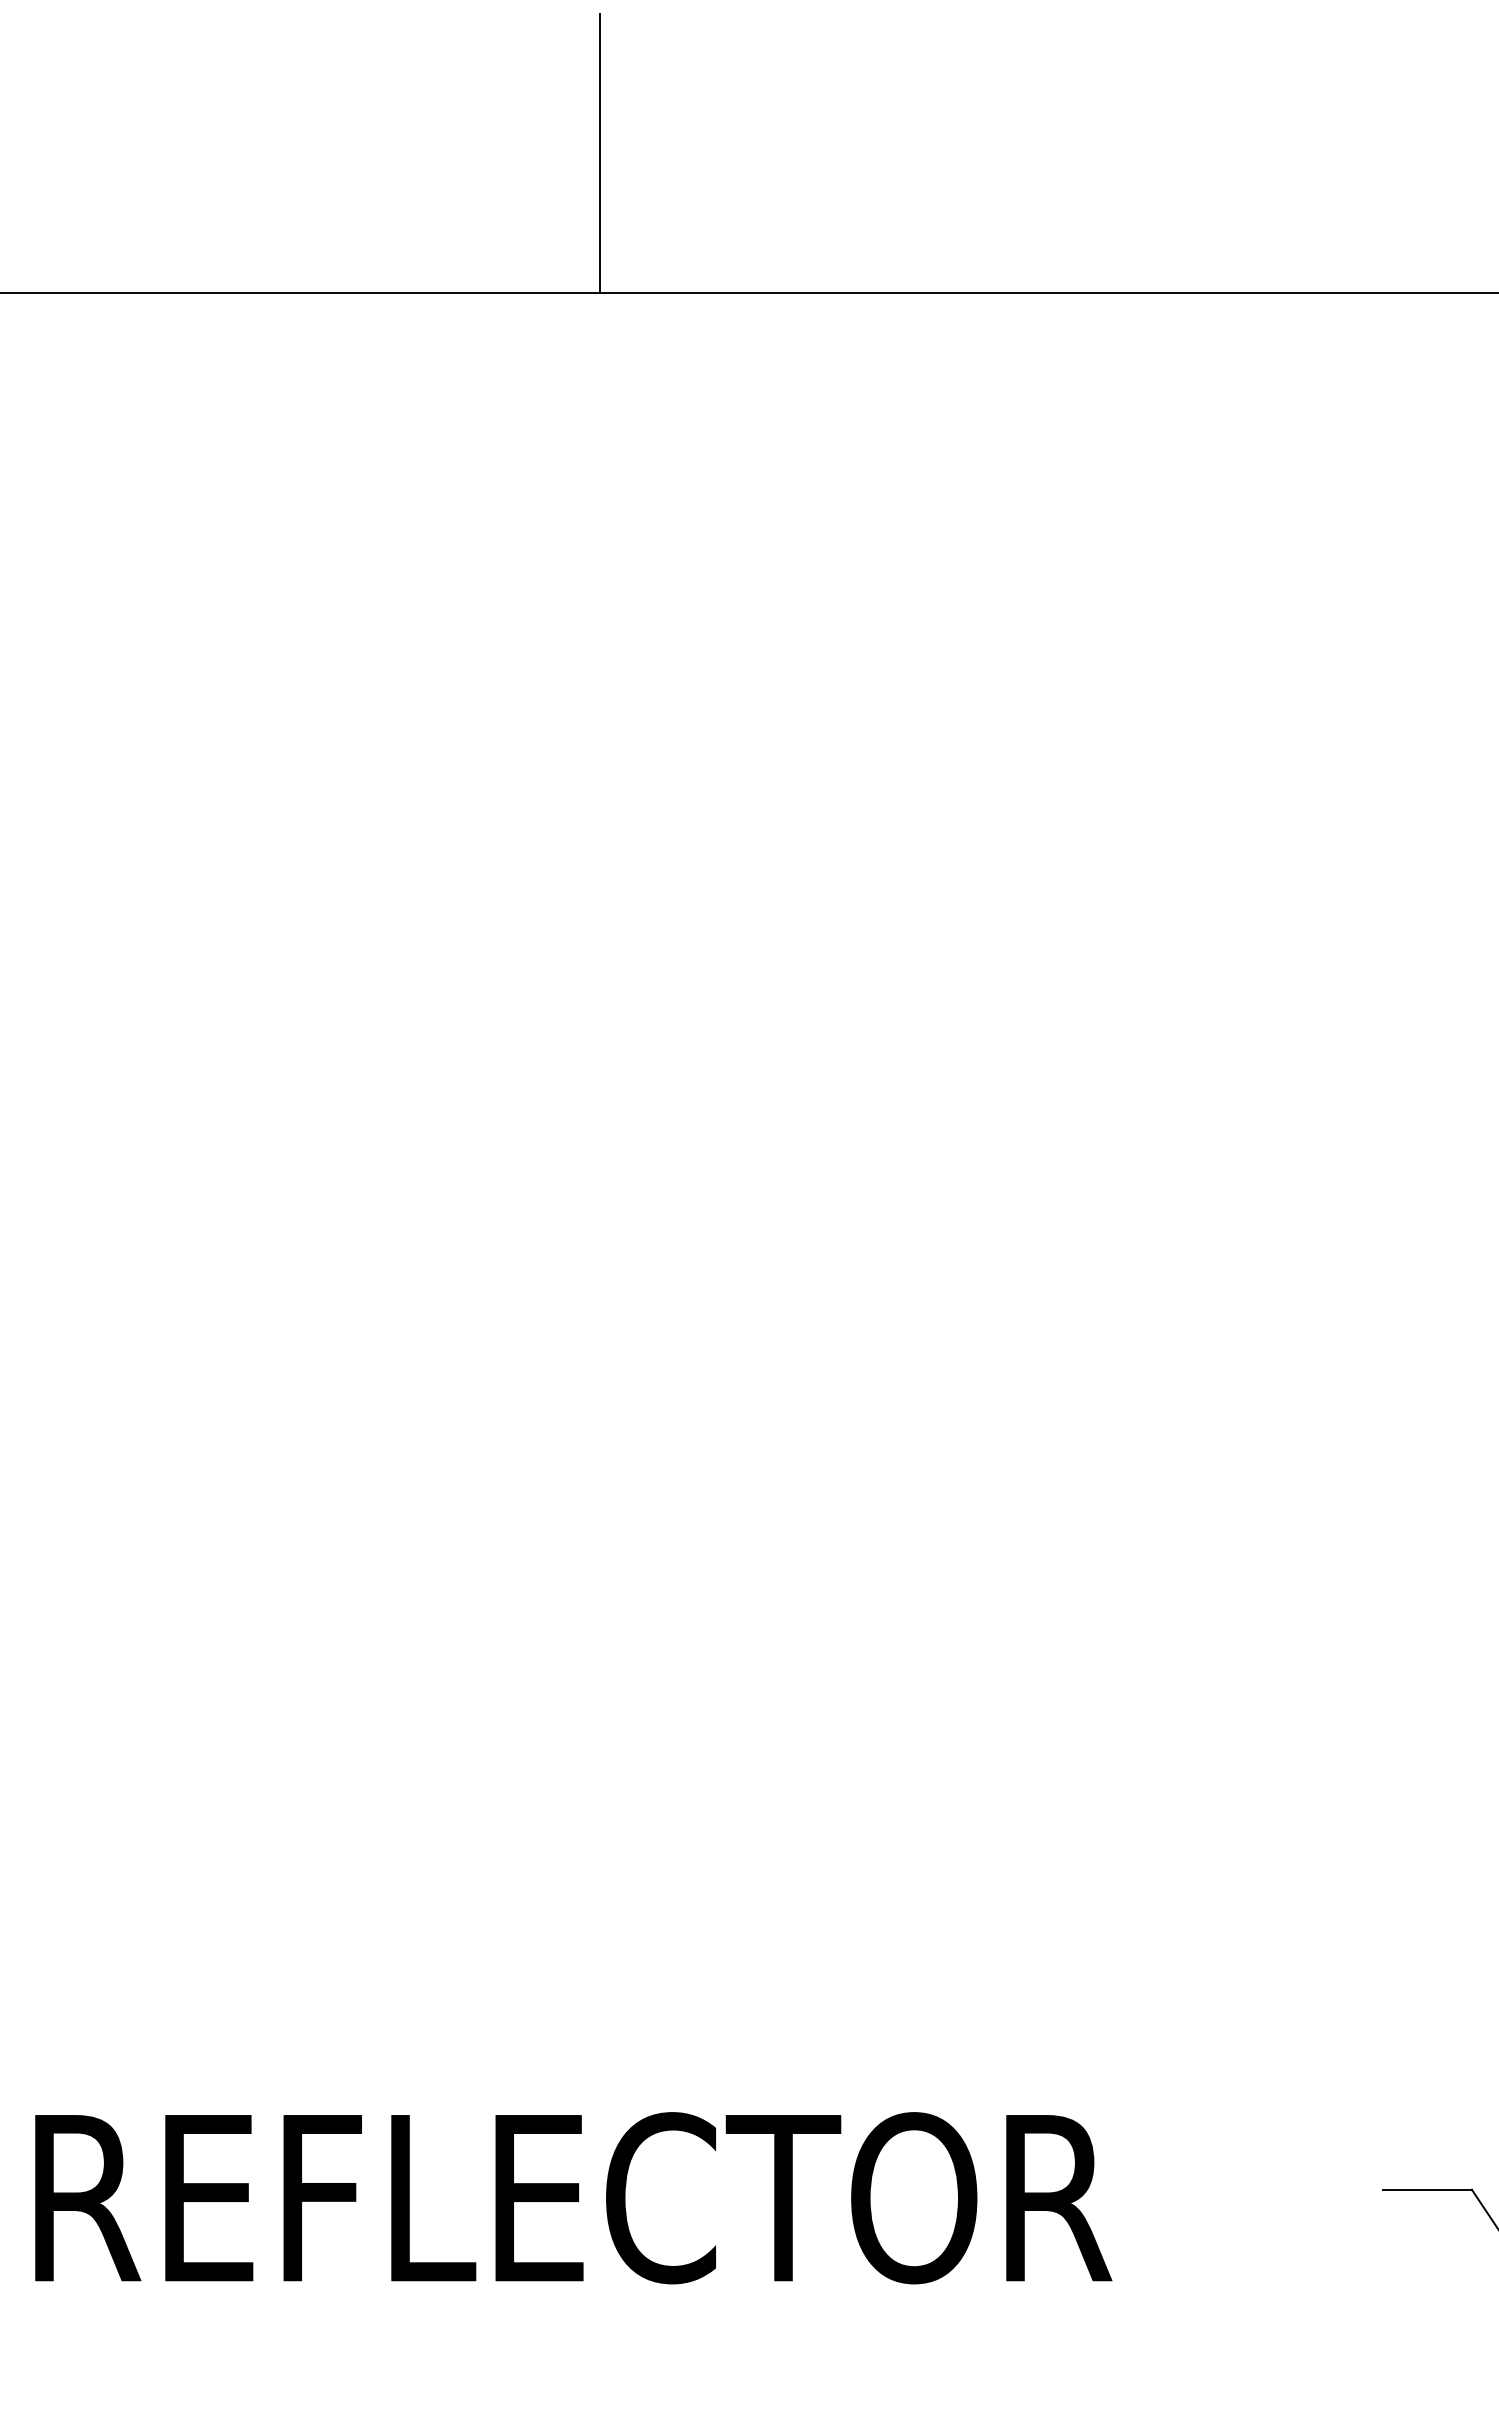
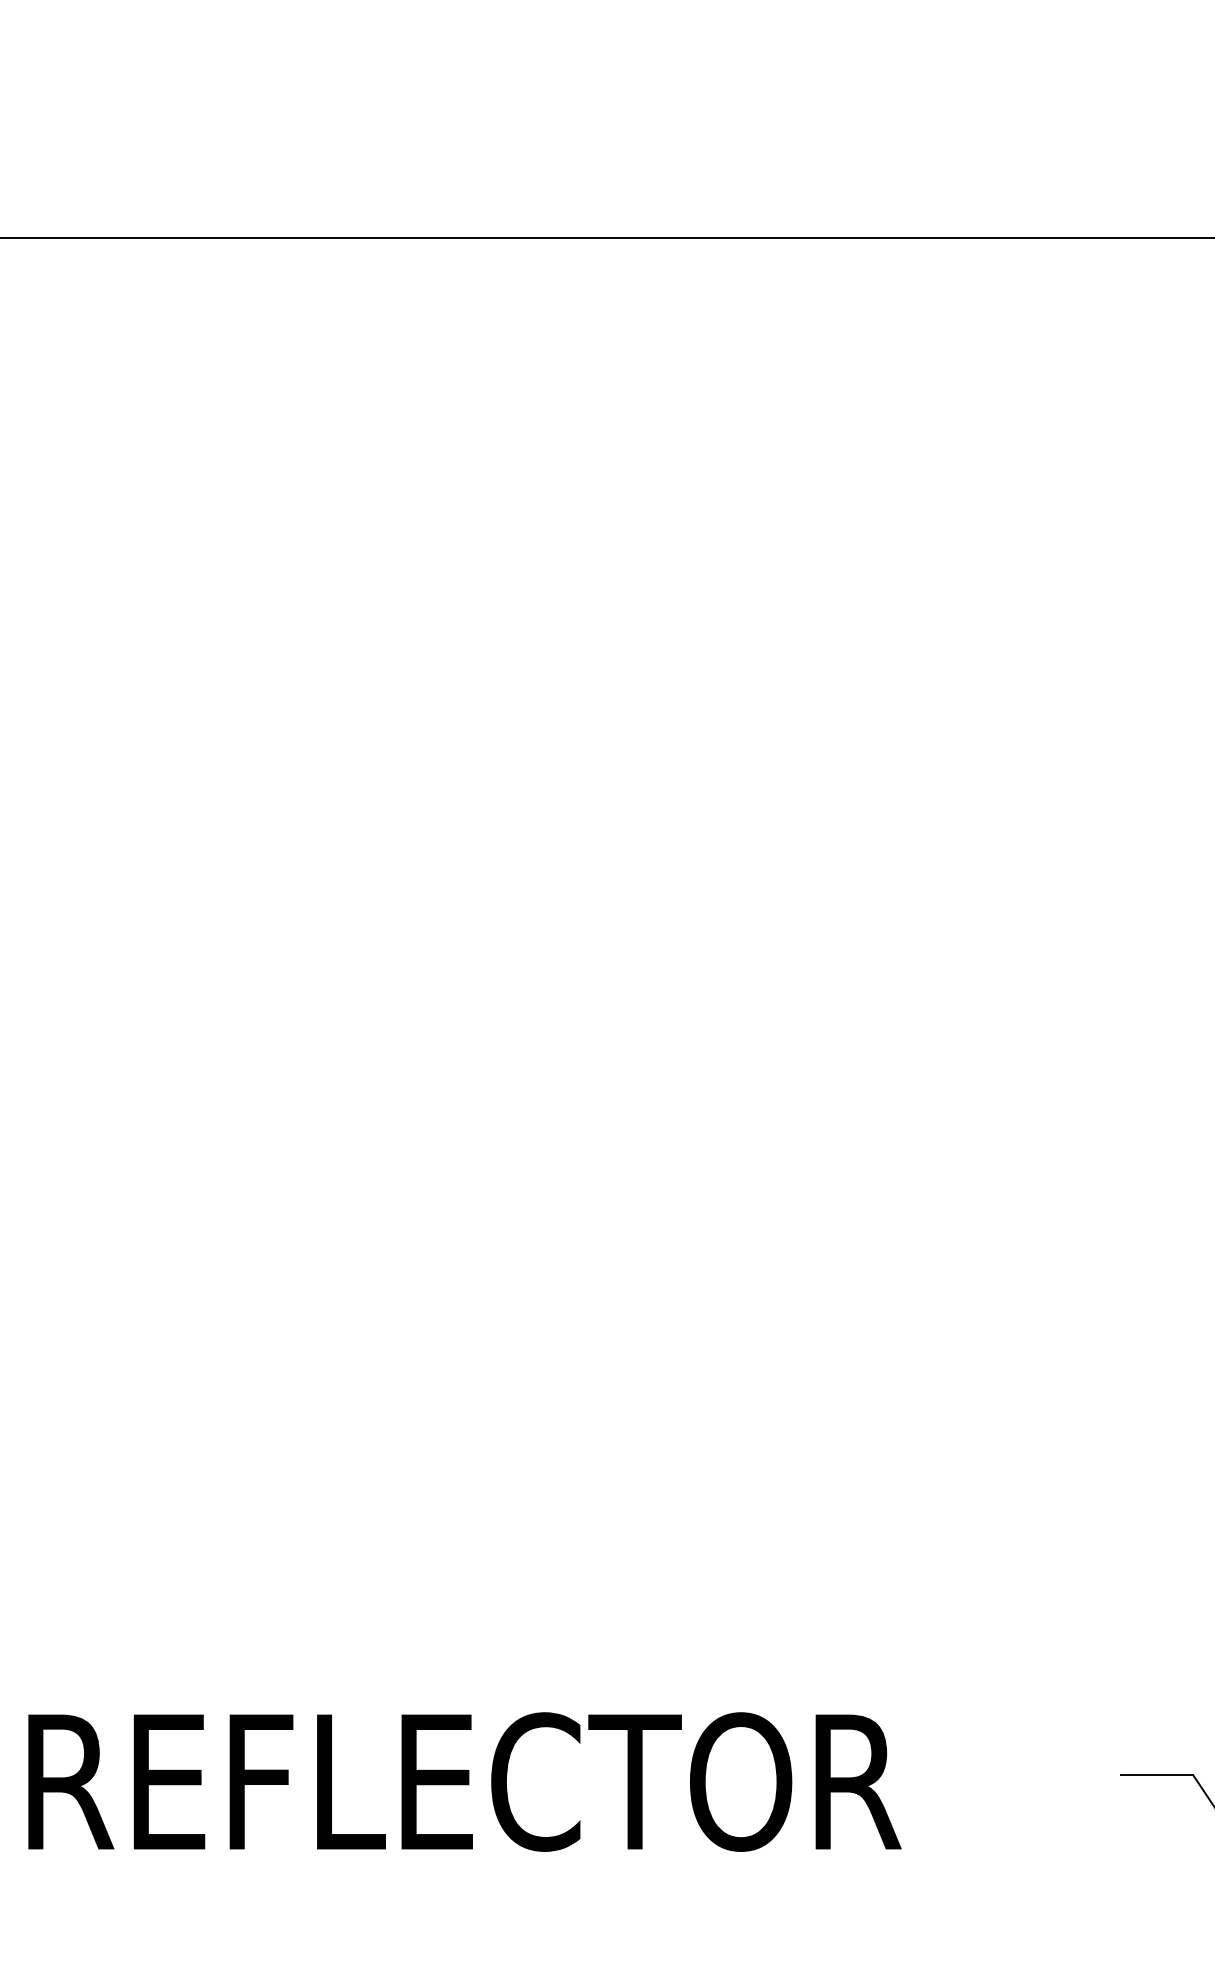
line: (599, 153) -> (485, 124), removed

